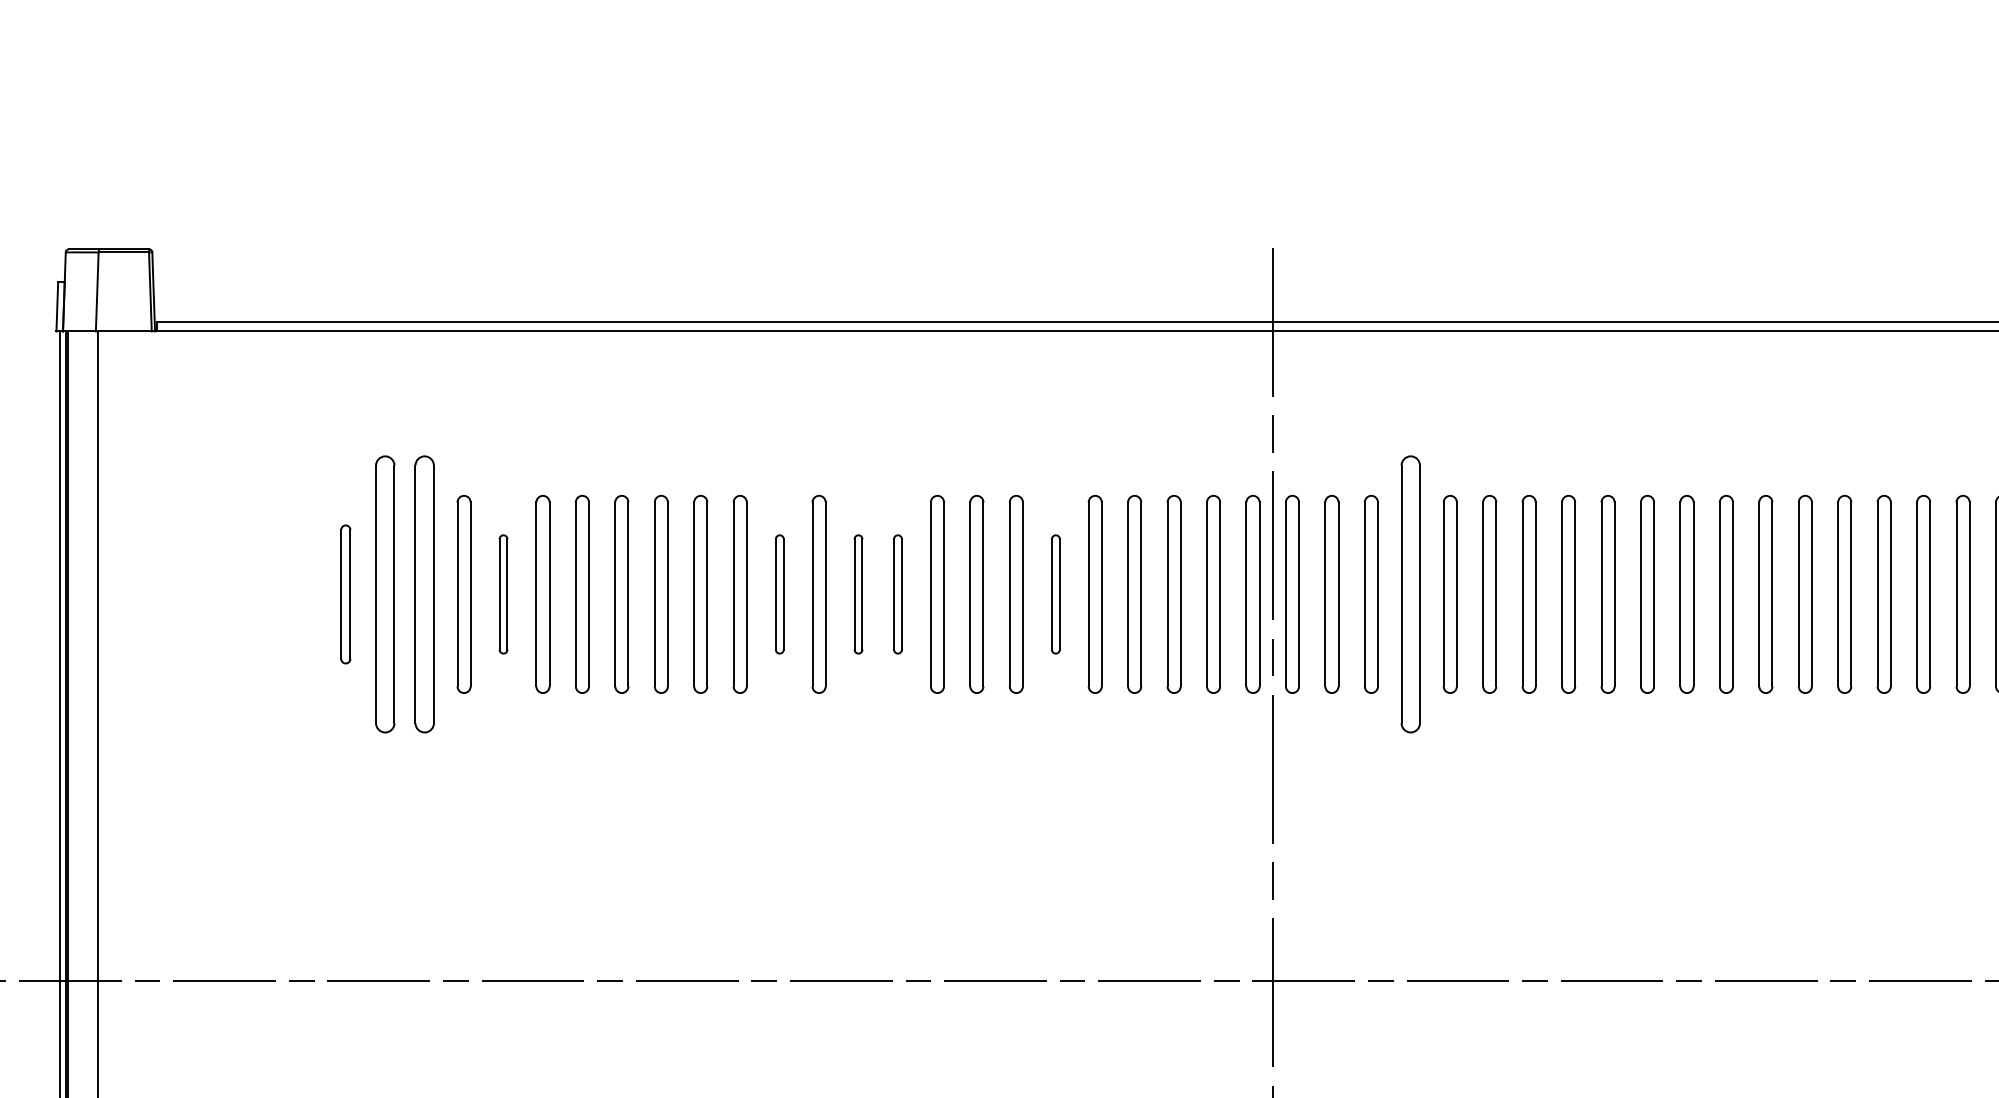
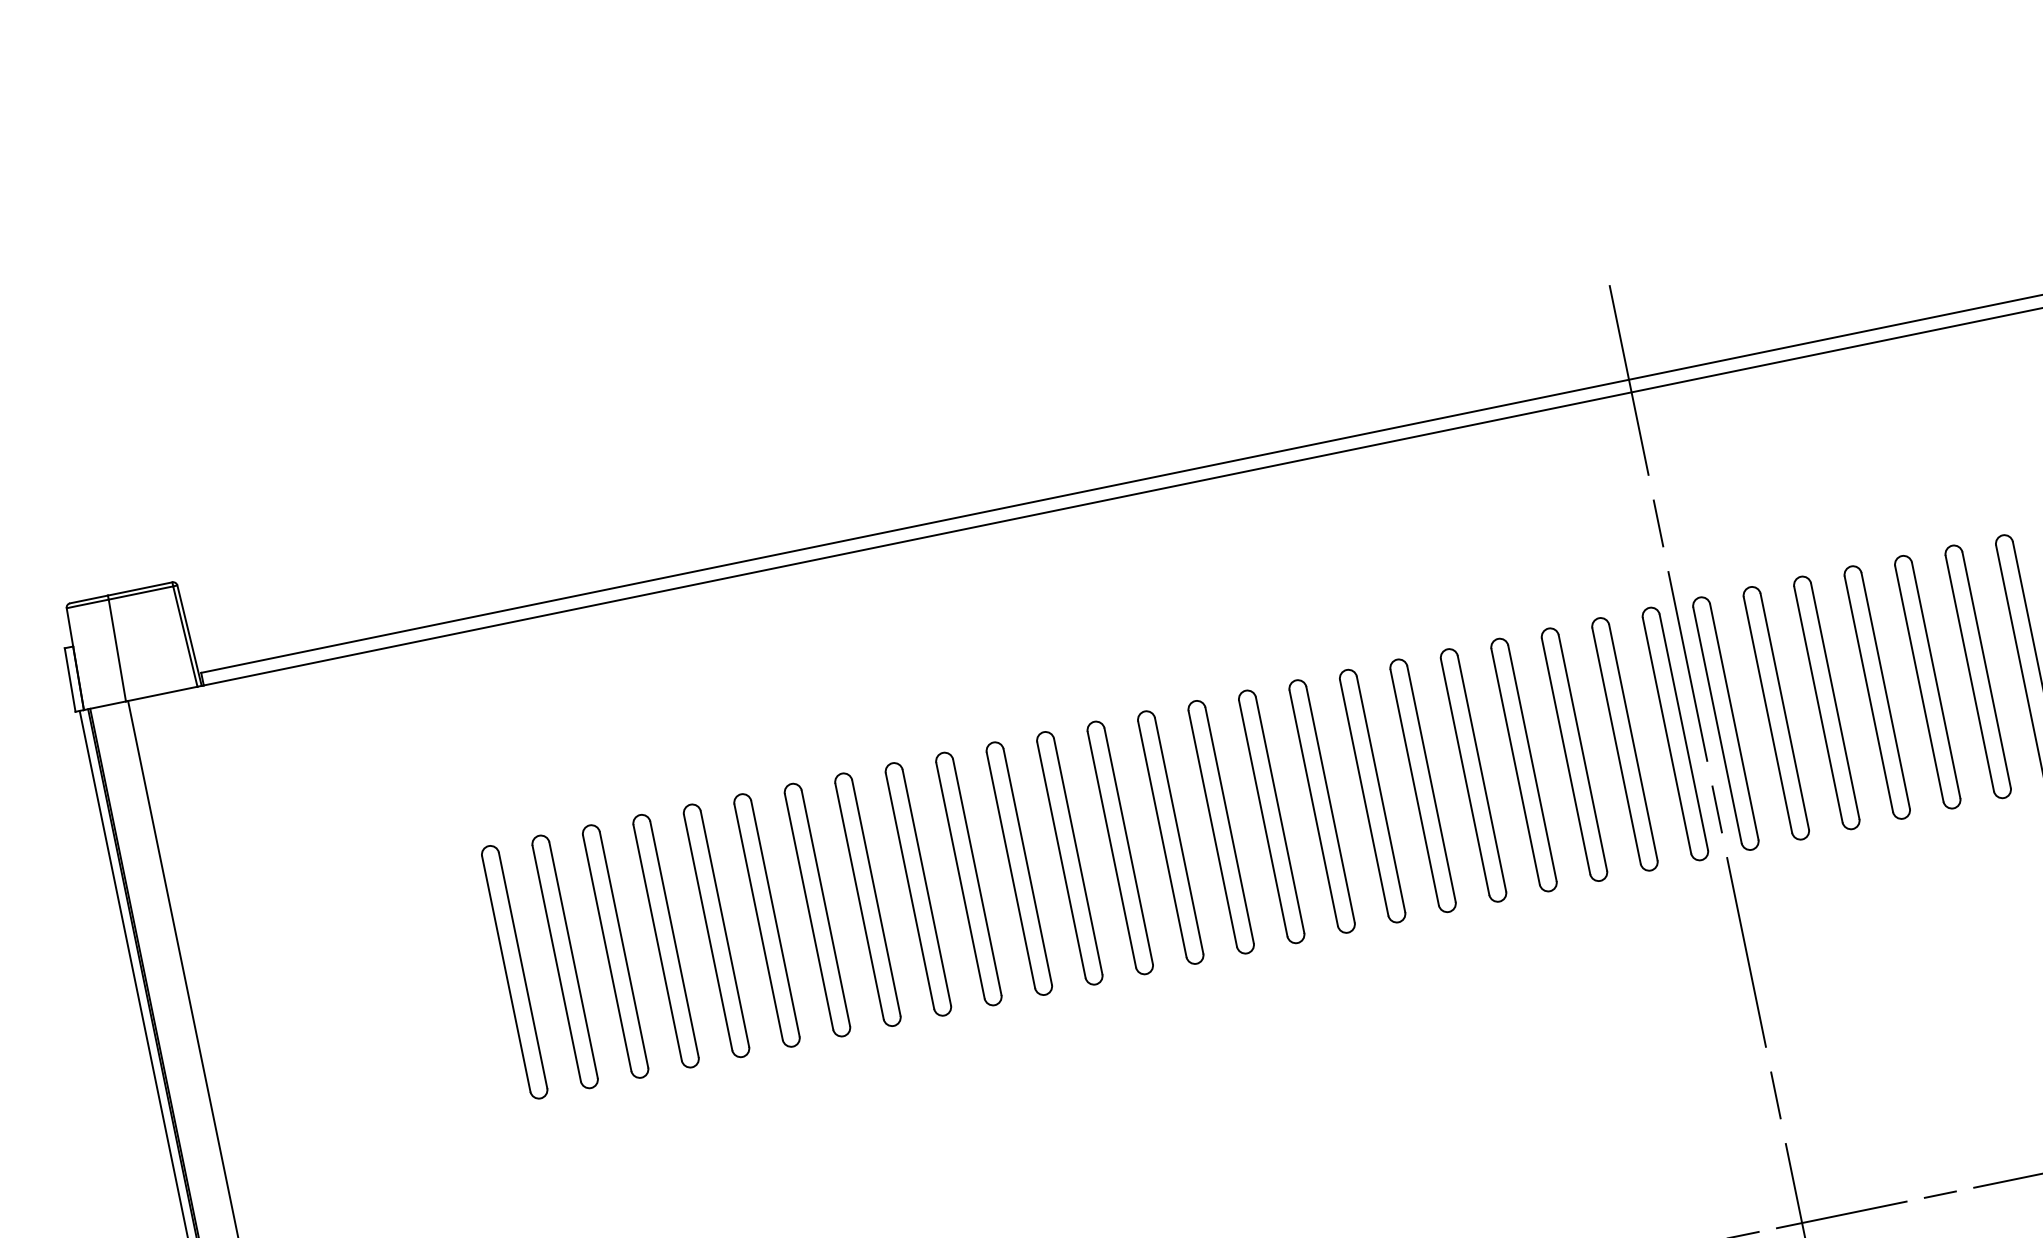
part: (345, 594) -> (514, 972), size x1.43
part: (384, 594) -> (564, 962), size x0.71
part: (424, 594) -> (615, 951), size x0.71
part: (503, 594) -> (716, 930), size x1.67
part: (779, 594) -> (1069, 858), size x1.67
part: (858, 594) -> (1170, 837), size x1.67
part: (897, 594) -> (1220, 827), size x1.67
part: (1055, 594) -> (1422, 785), size x1.67
part: (1410, 594) -> (1876, 692), size x0.71

